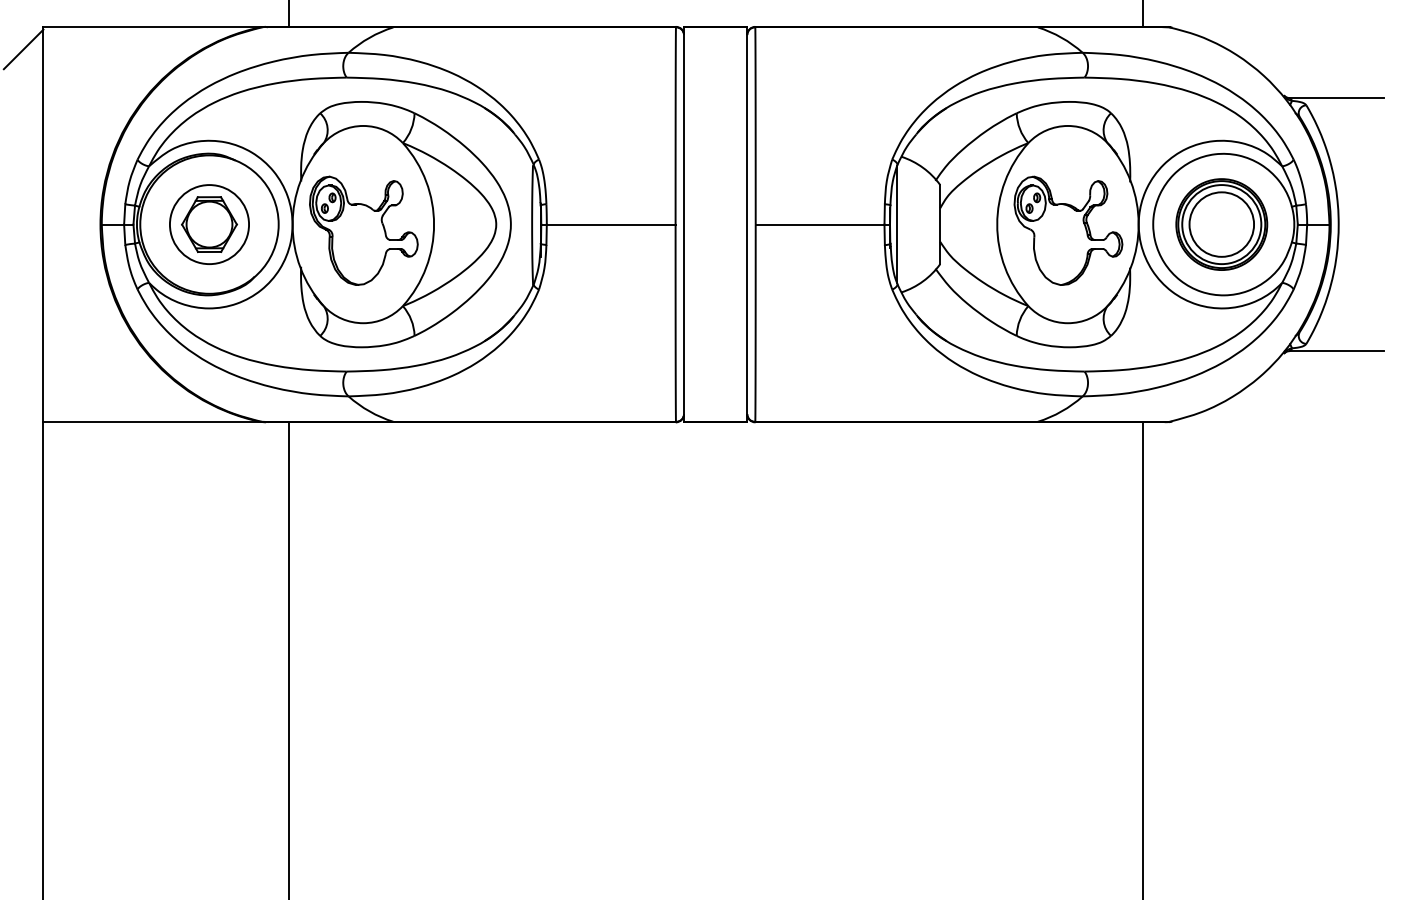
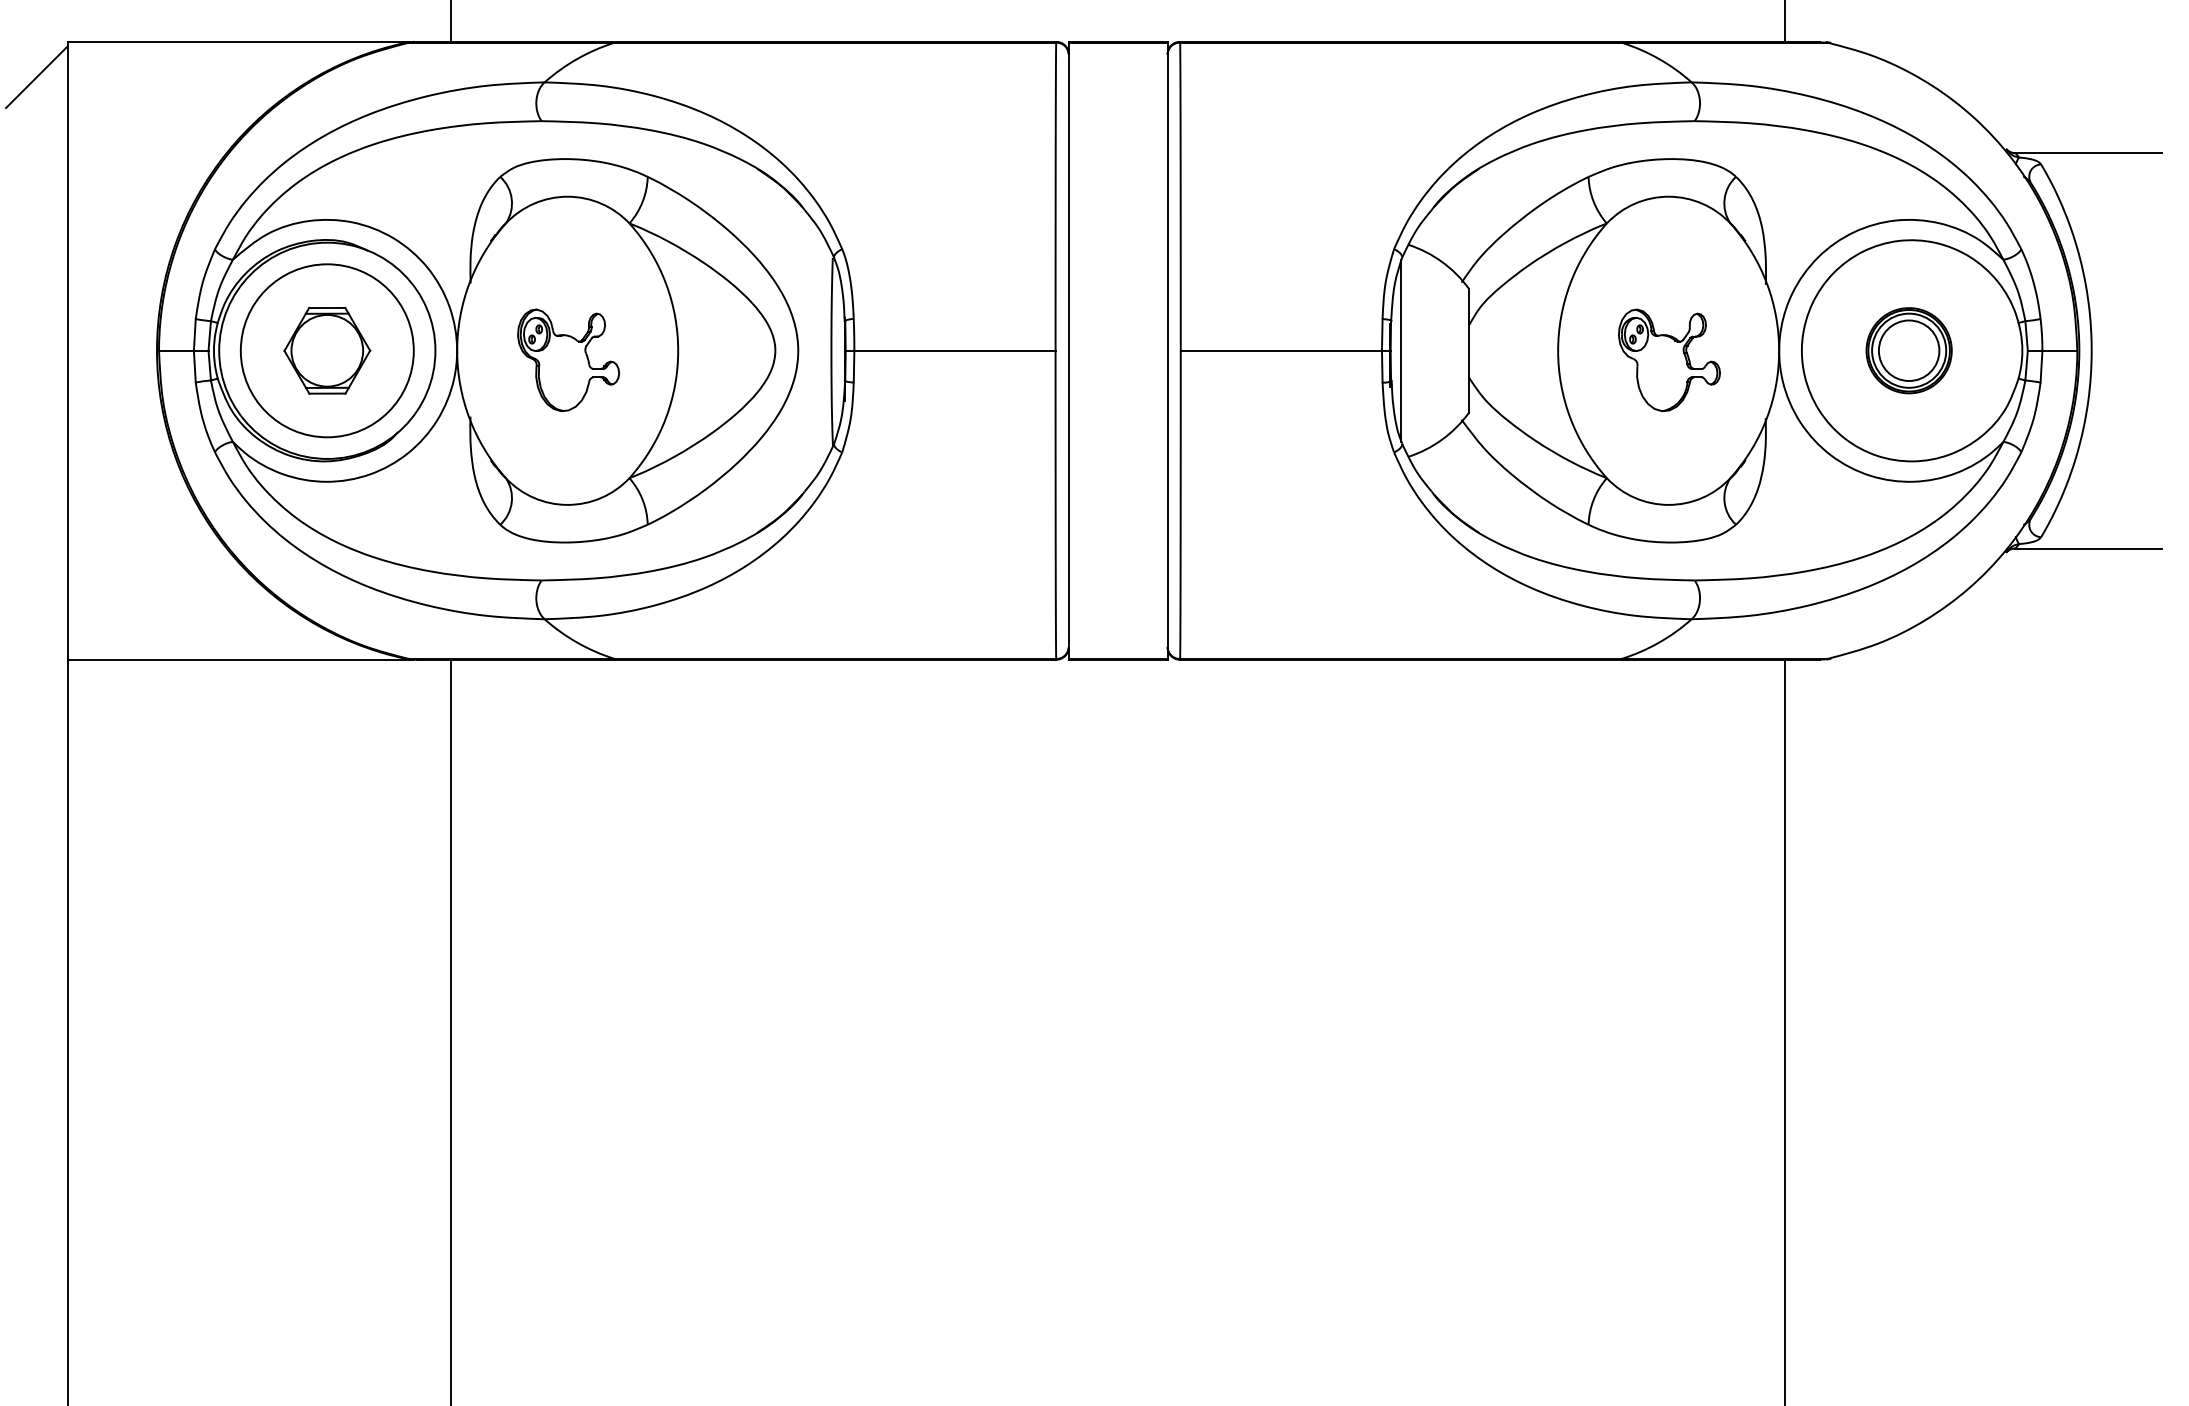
circle: (209, 224) -> (327, 350), size x1.4
part: (1221, 224) -> (1908, 350), size x0.6
part: (363, 230) -> (567, 360), size x0.6
part: (1068, 230) -> (1669, 360), size x0.6

